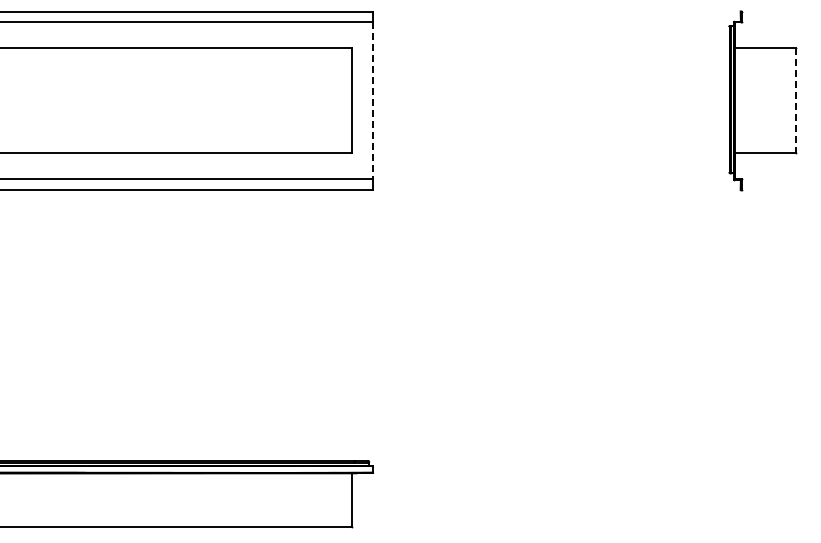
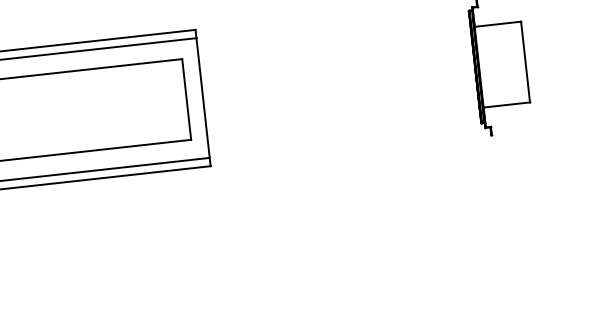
line: (795, 100) -> (525, 62), dashed -> solid
line: (373, 101) -> (203, 98), dashed -> solid

